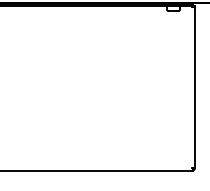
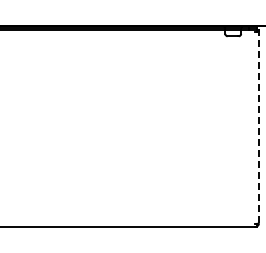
line: (194, 86) -> (258, 126), solid -> dashed

